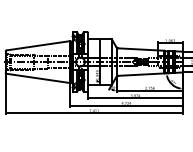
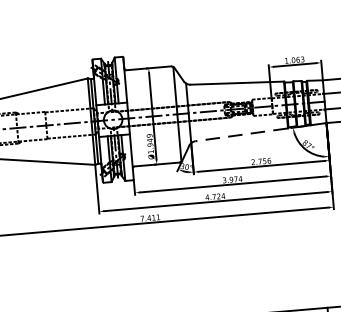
line: (141, 74) -> (241, 134), solid -> dashed

